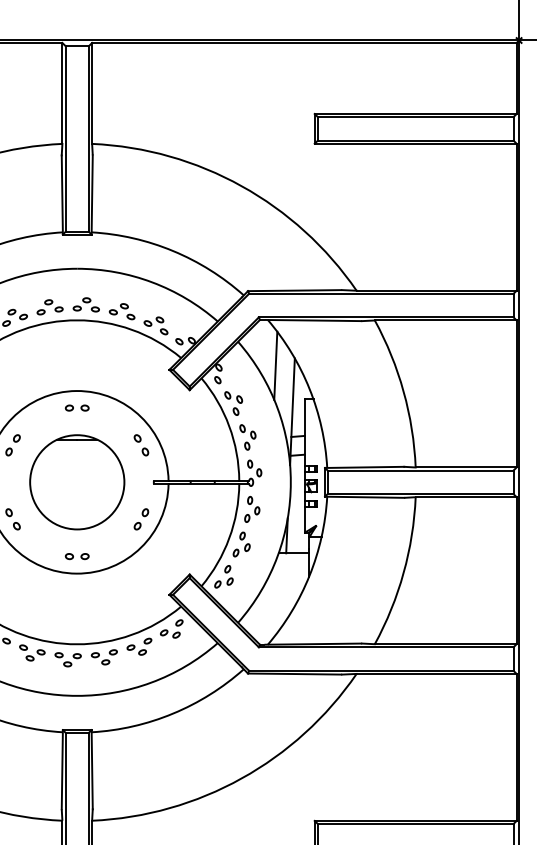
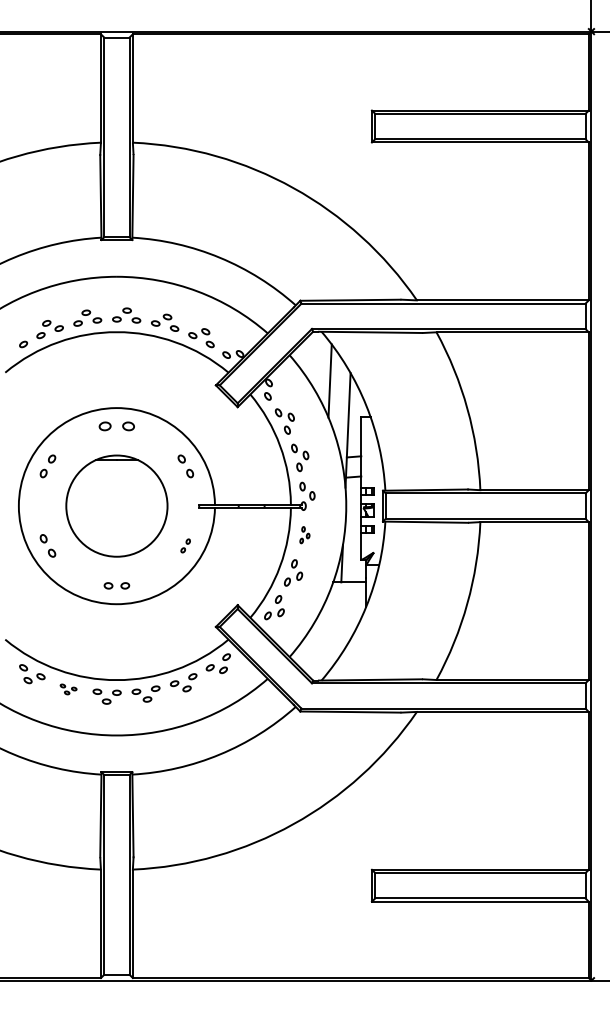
part: (76, 408) -> (116, 426), size x1.4
part: (251, 508) -> (304, 534), size x0.6
part: (141, 518) -> (185, 545), size x0.6
part: (32, 653) -> (68, 689), size x0.6

